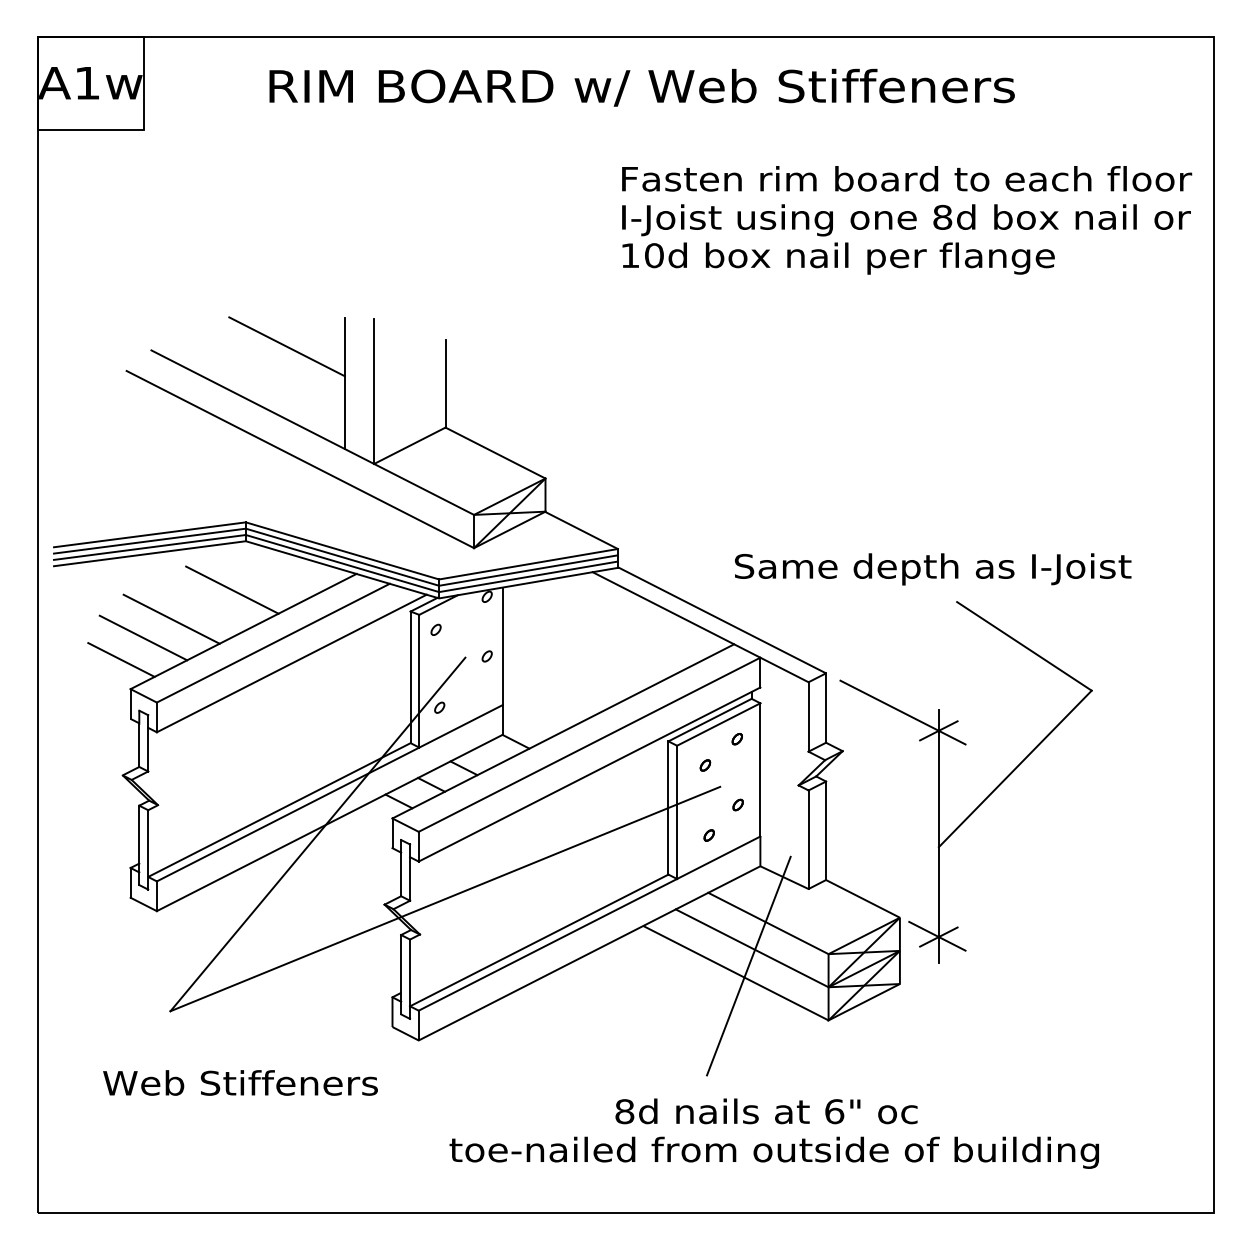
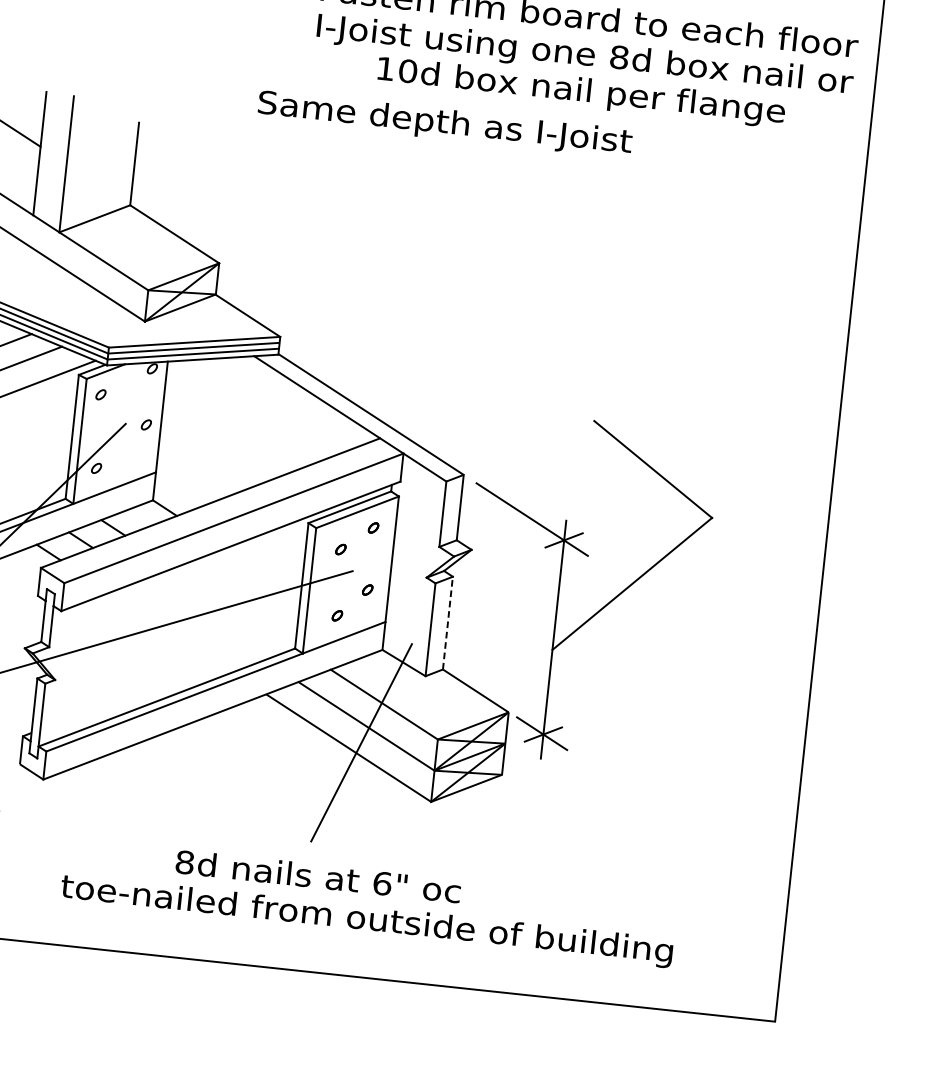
text: (838, 258) -> (581, 92), moved
text: (933, 569) -> (445, 124), moved
line: (826, 830) -> (448, 622), solid -> dashed
text: (766, 1111) -> (318, 876), moved

